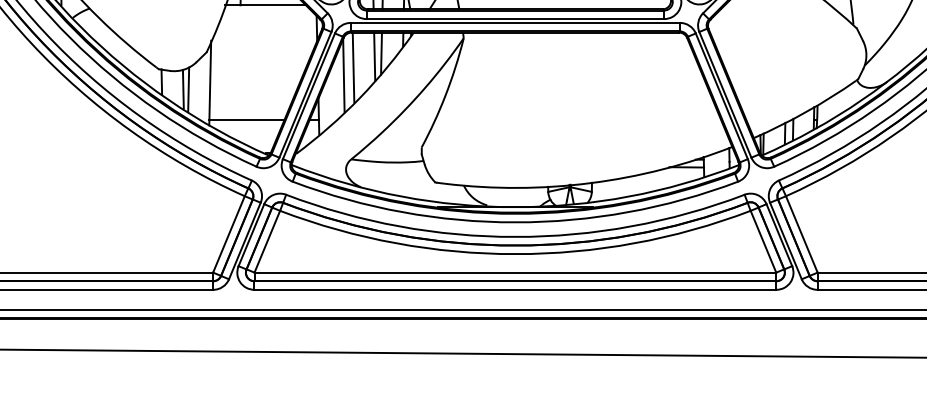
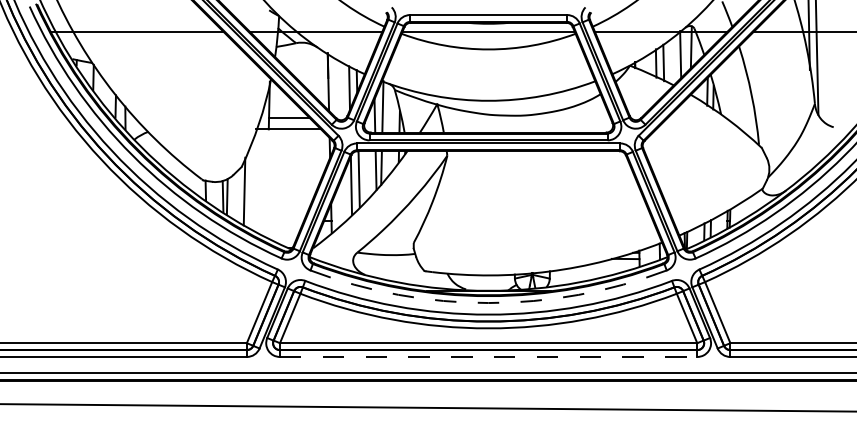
line: (246, 119) -> (273, 220), removed
arc: (515, 223) -> (488, 303), solid -> dashed
line: (515, 289) -> (488, 356), solid -> dashed

